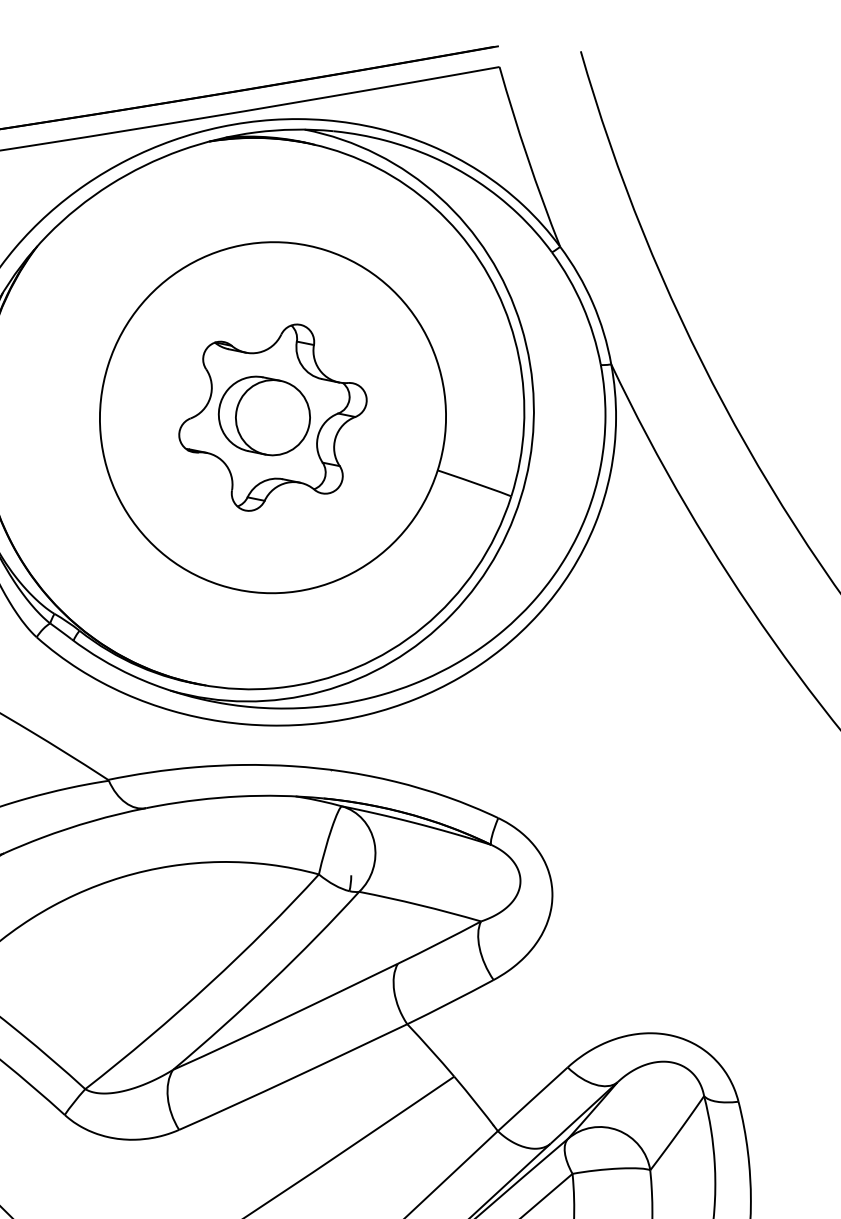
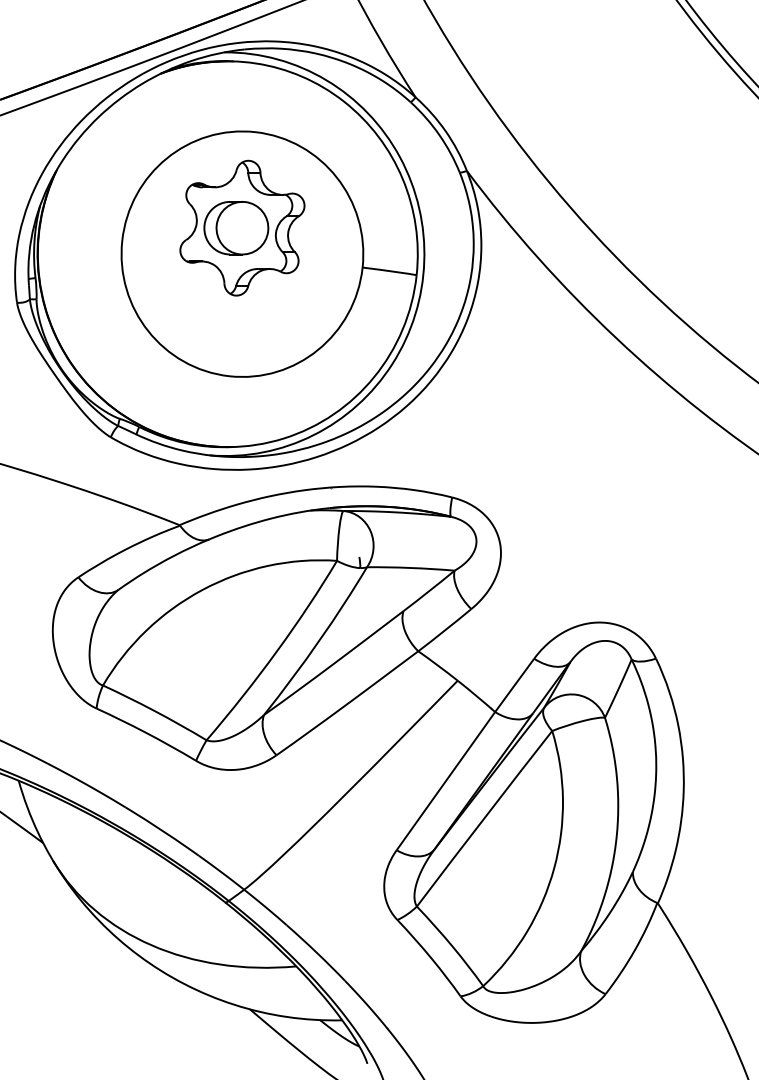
part: (273, 416) -> (242, 227), moved

